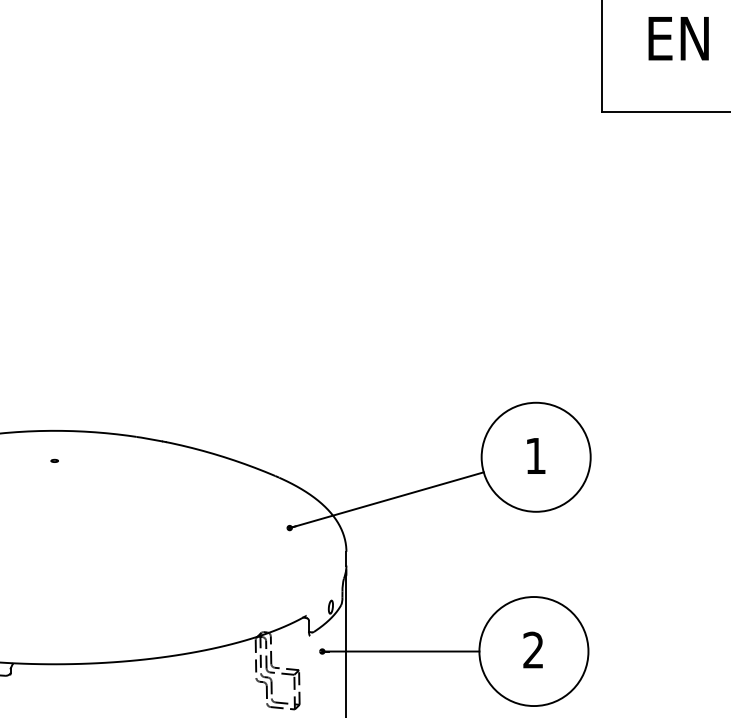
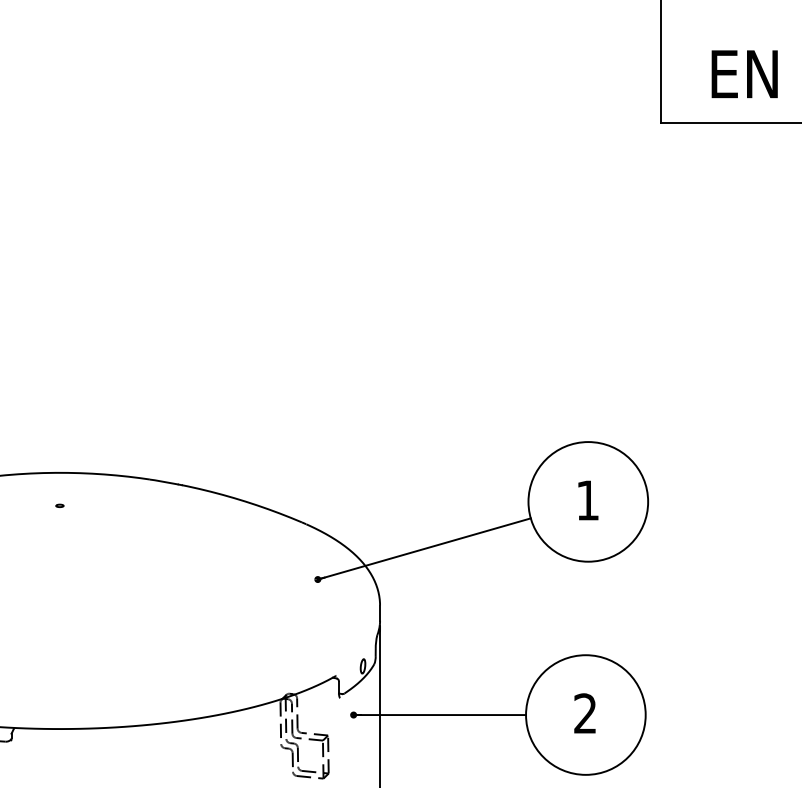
text: (678, 38) -> (744, 74), moved

